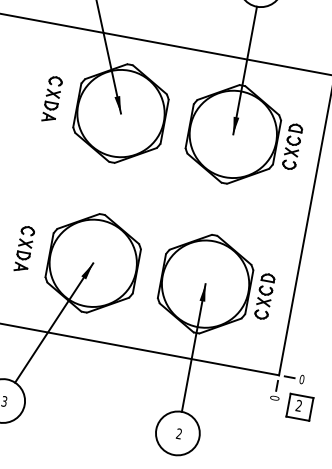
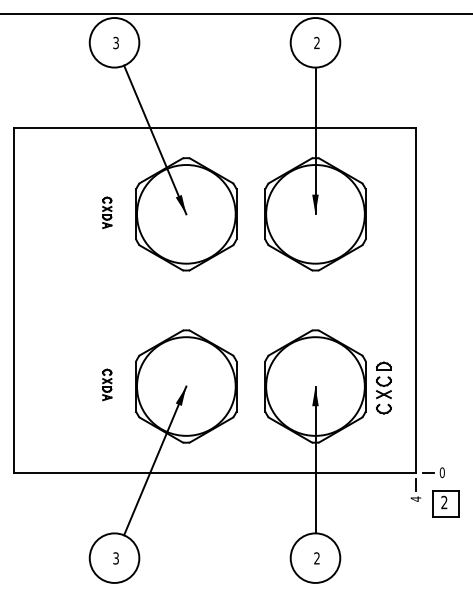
part: (52, 99) -> (107, 212), size x0.6
part: (292, 146) -> (383, 215), removed
part: (25, 248) -> (107, 384), size x0.6
text: (274, 397) -> (415, 498), 0 -> 4

